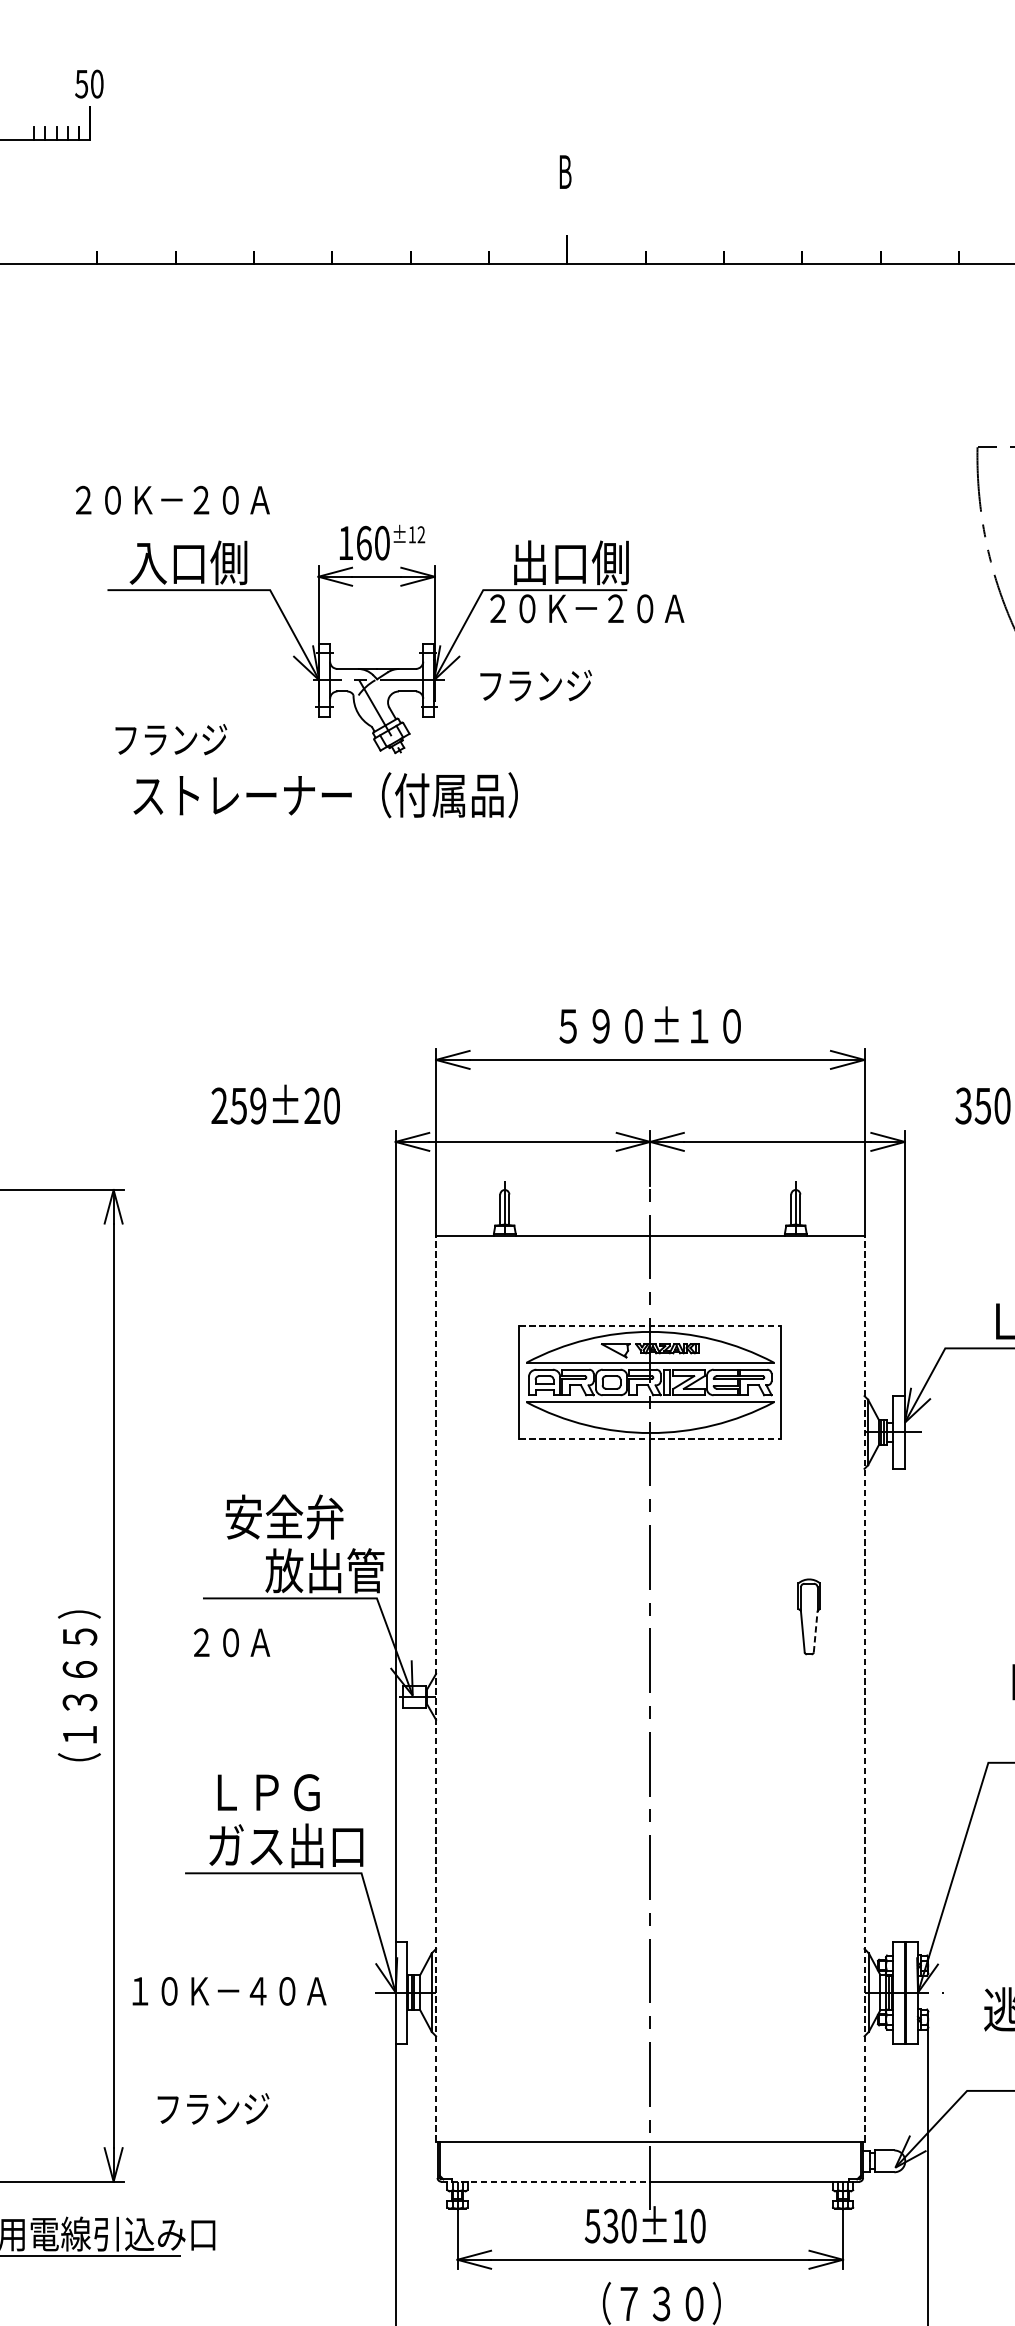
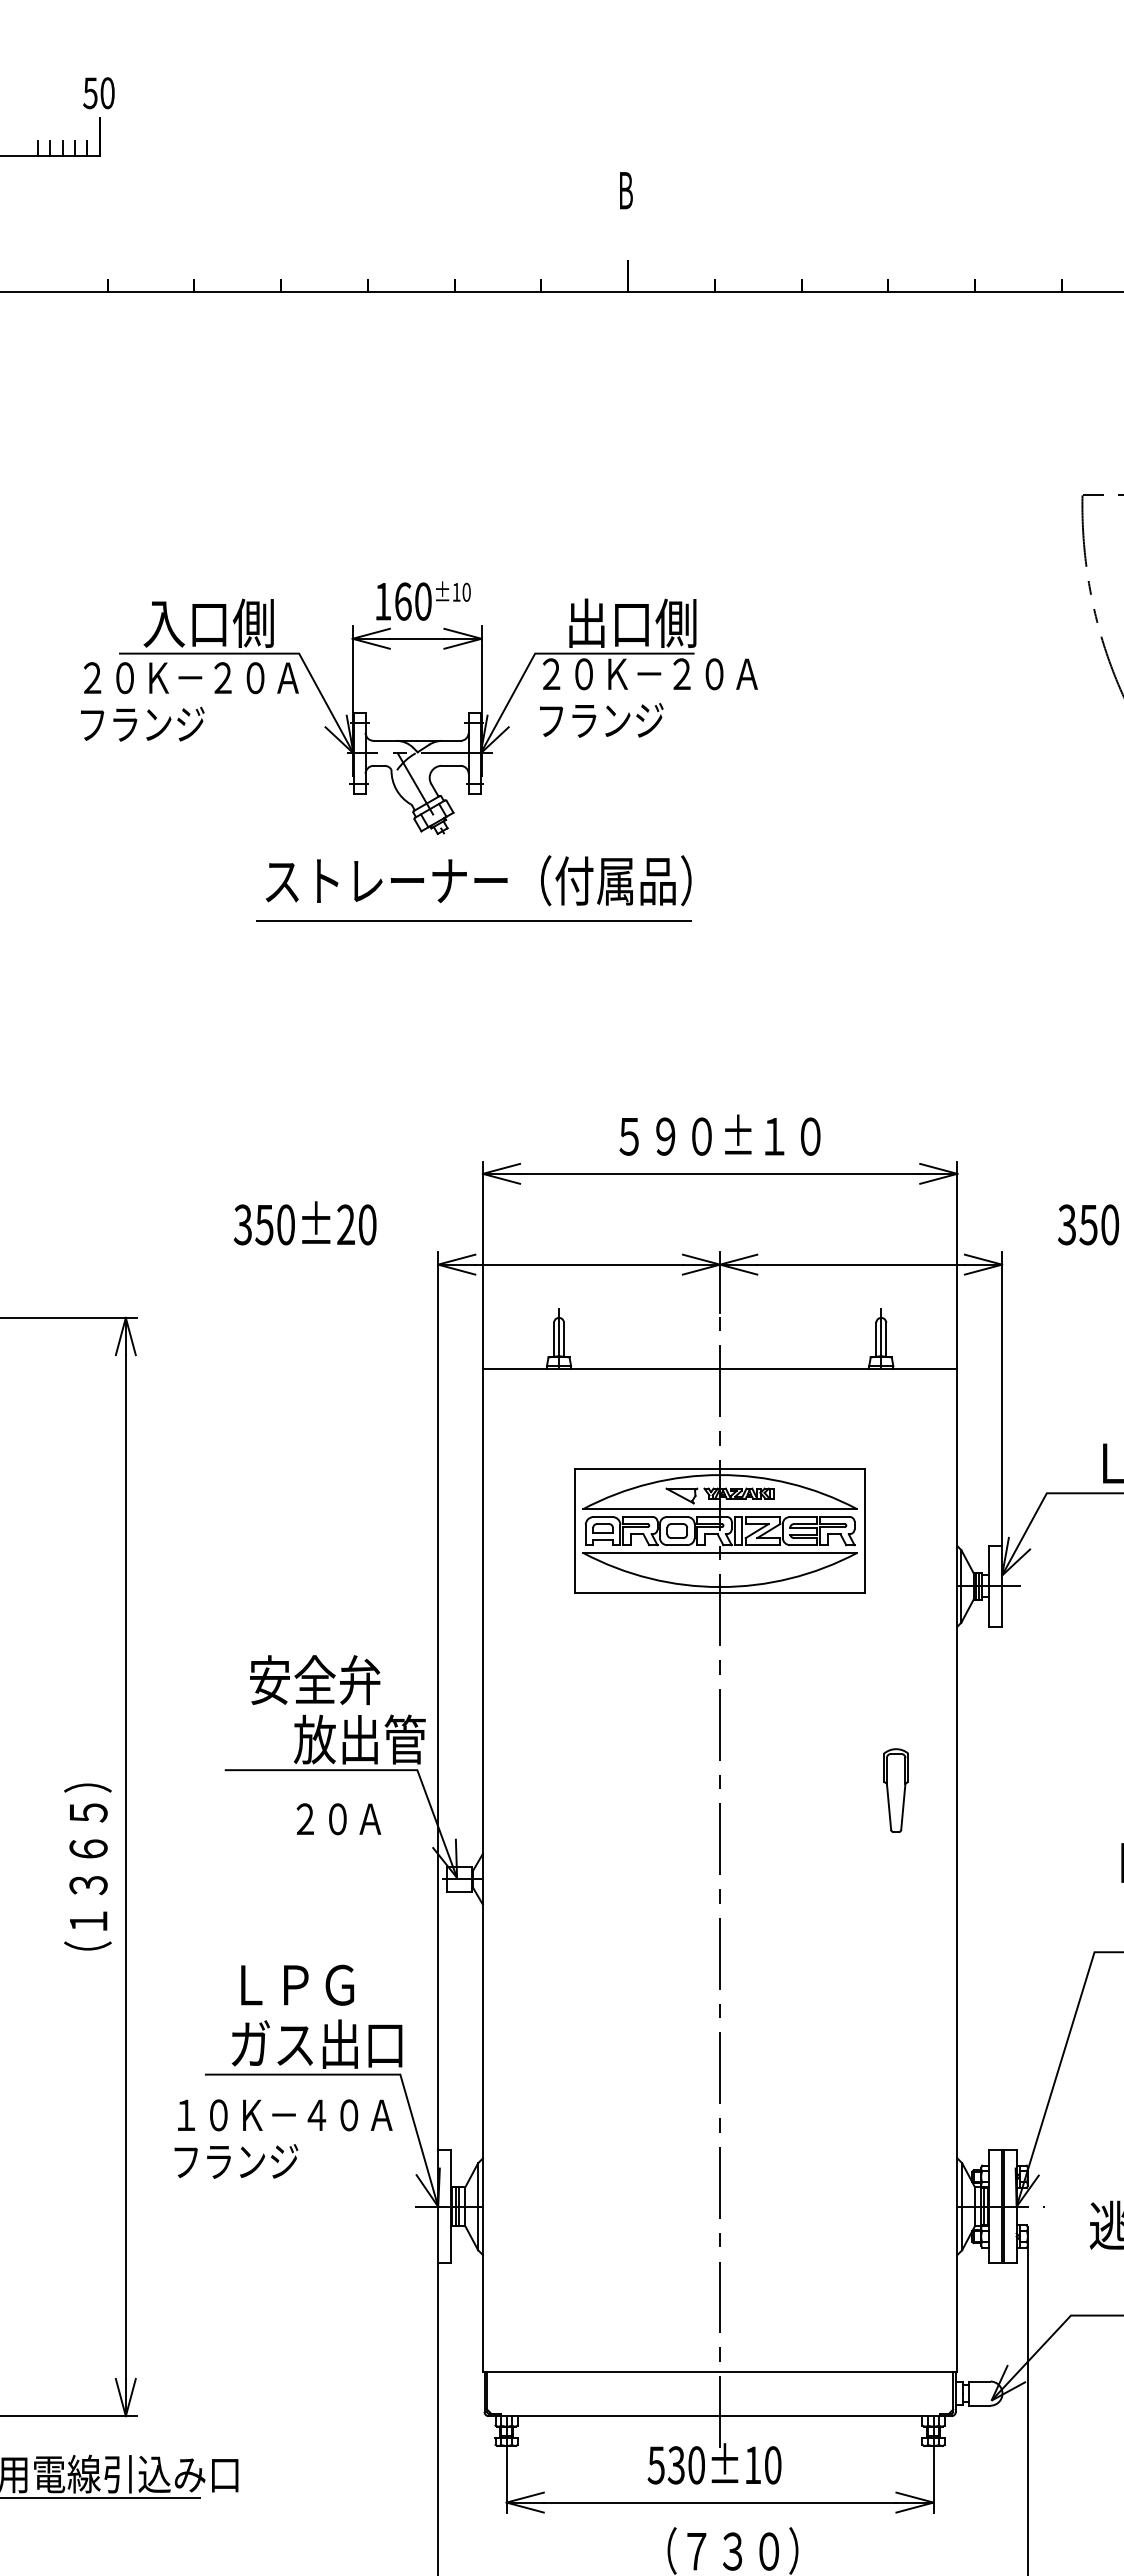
text: (172, 500) -> (191, 678), moved
text: (421, 534) -> (466, 592), ±12 -> ±10
text: (535, 685) -> (601, 720), moved
text: (171, 739) -> (142, 723), moved
text: (325, 795) -> (478, 880), moved
line: (427, 831) -> (473, 920), added
text: (238, 1105) -> (264, 1224), 259±20 -> 350±20
line: (650, 1325) -> (720, 1468), dashed -> solid
line: (650, 1438) -> (720, 1593), dashed -> solid
line: (815, 1631) -> (903, 1806), dashed -> solid
text: (231, 1642) -> (338, 1819), moved
line: (435, 1688) -> (482, 1869), dashed -> solid
line: (864, 1688) -> (957, 1869), dashed -> solid
text: (229, 1991) -> (285, 2115), moved
text: (213, 2108) -> (236, 2161), moved
line: (545, 2182) -> (604, 2416), dashed -> solid

